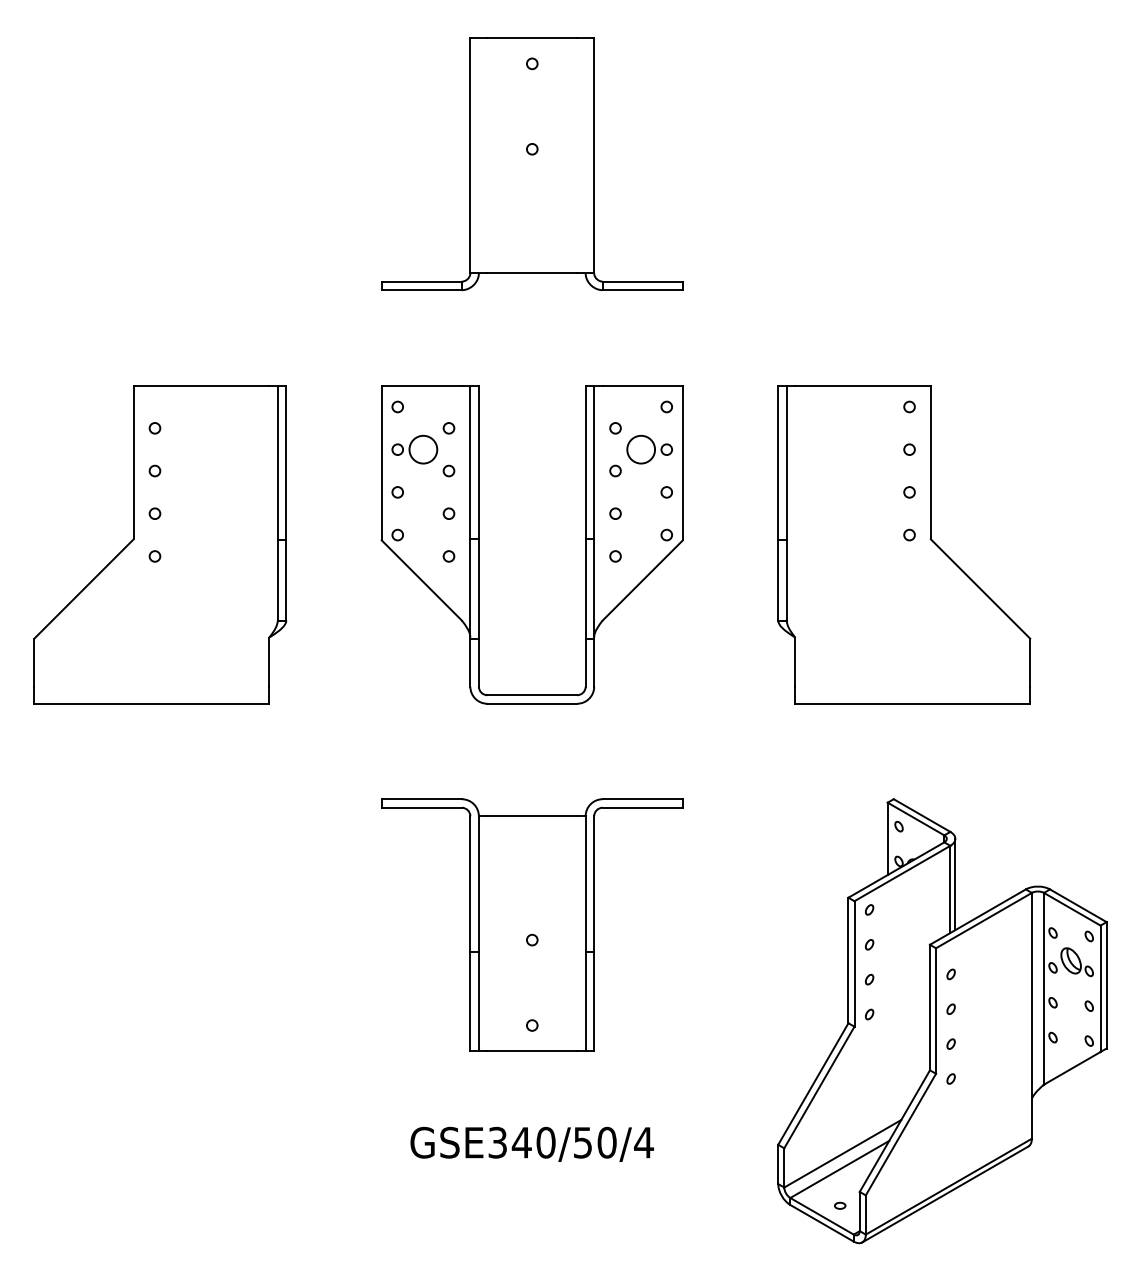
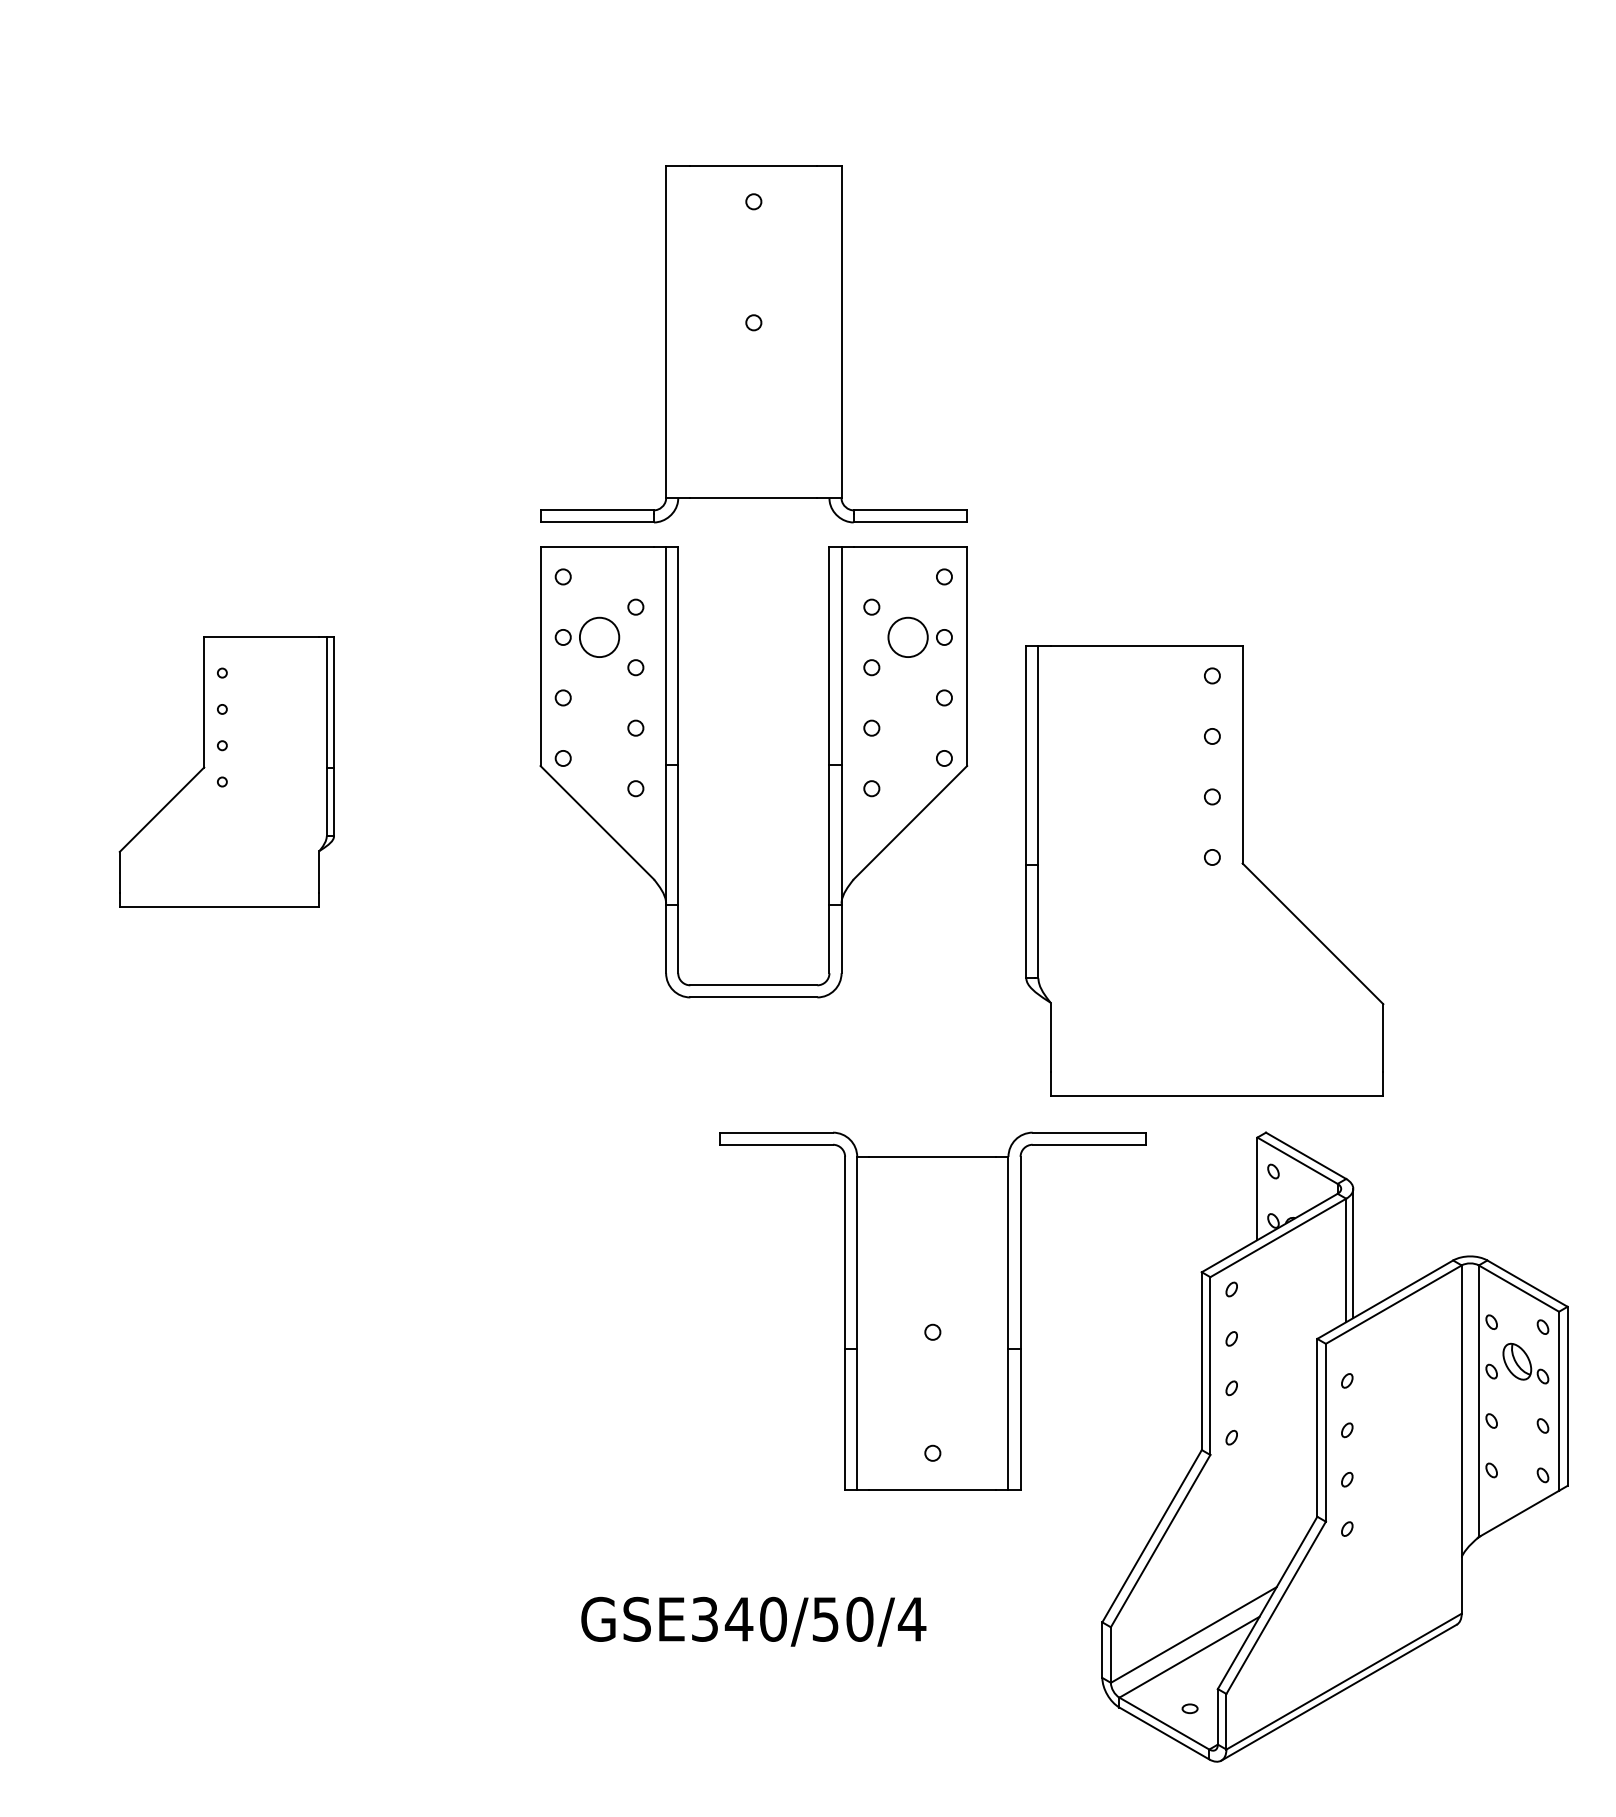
part: (532, 164) -> (753, 344), moved
part: (160, 544) -> (226, 771), size x0.6
part: (903, 544) -> (1204, 870), moved
part: (532, 924) -> (932, 1310), moved

